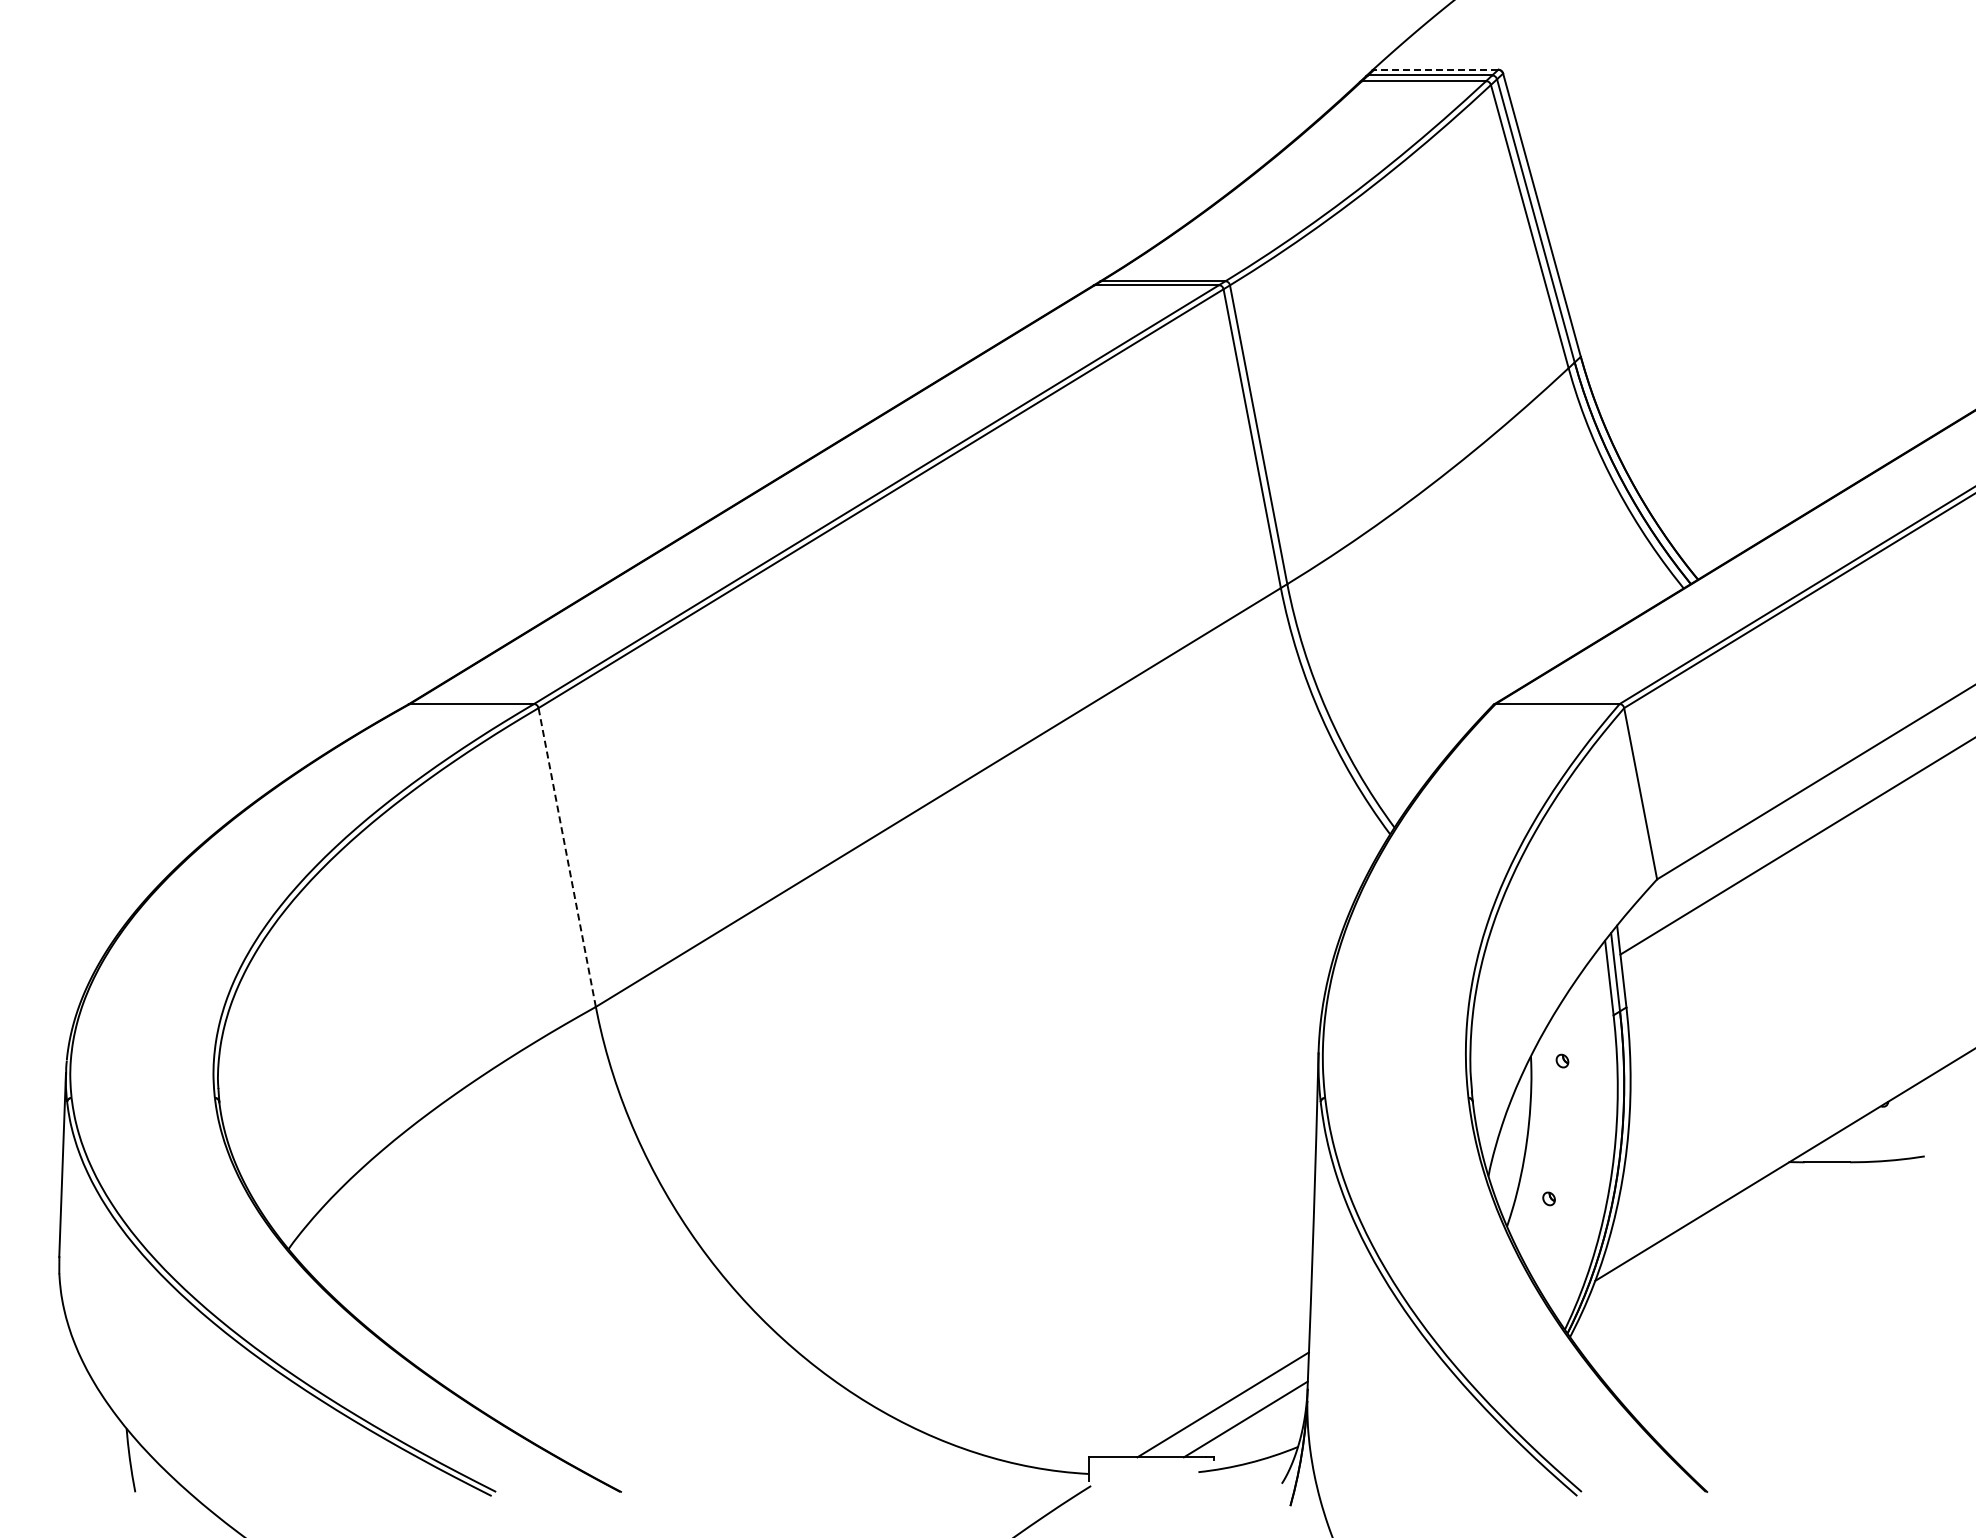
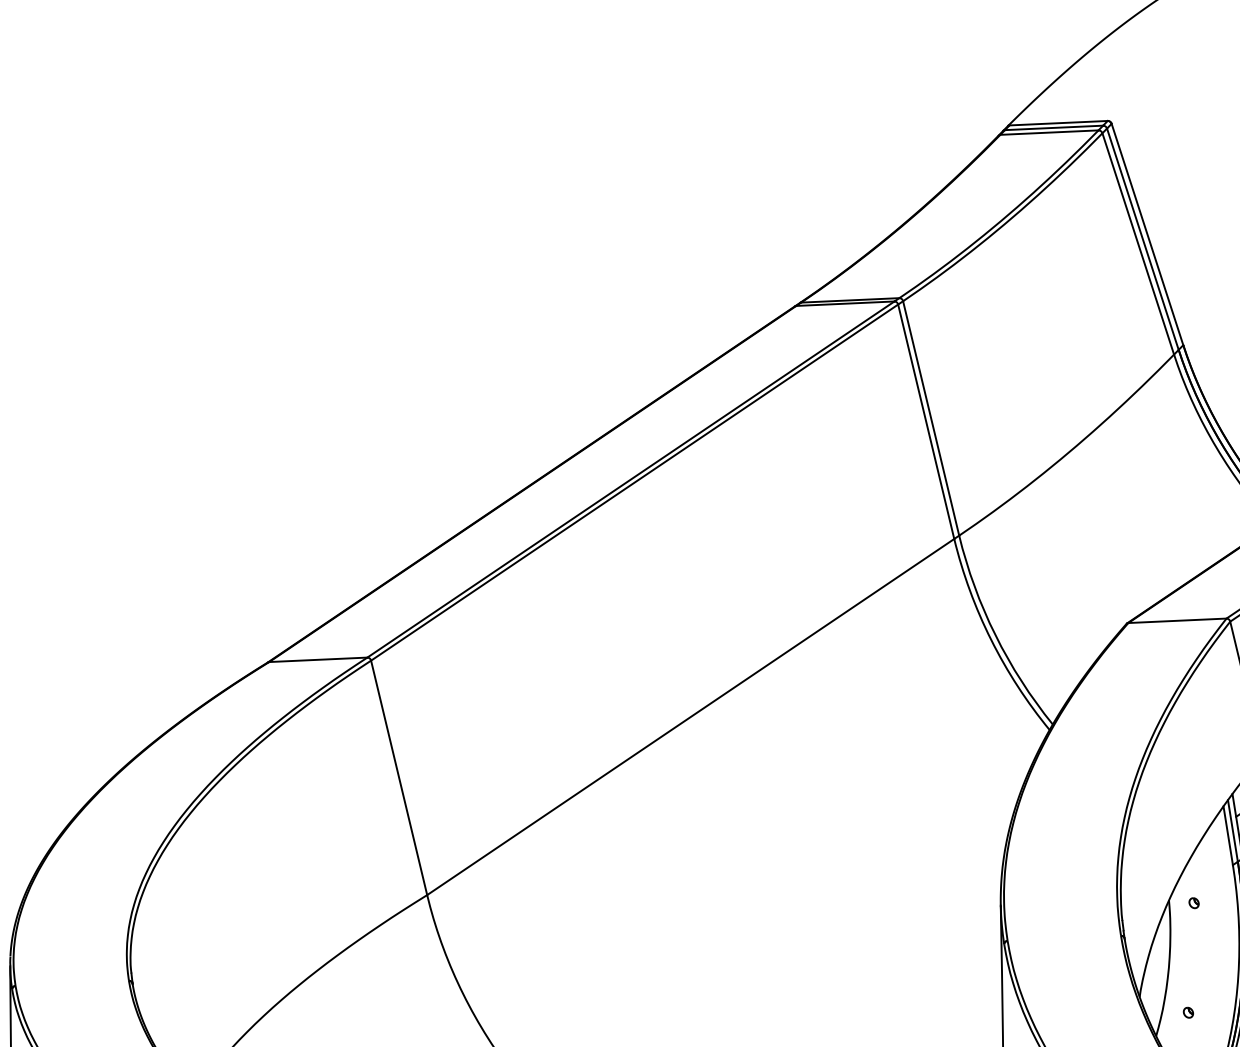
line: (1435, 69) -> (1057, 123), dashed -> solid
line: (567, 857) -> (399, 777), dashed -> solid

